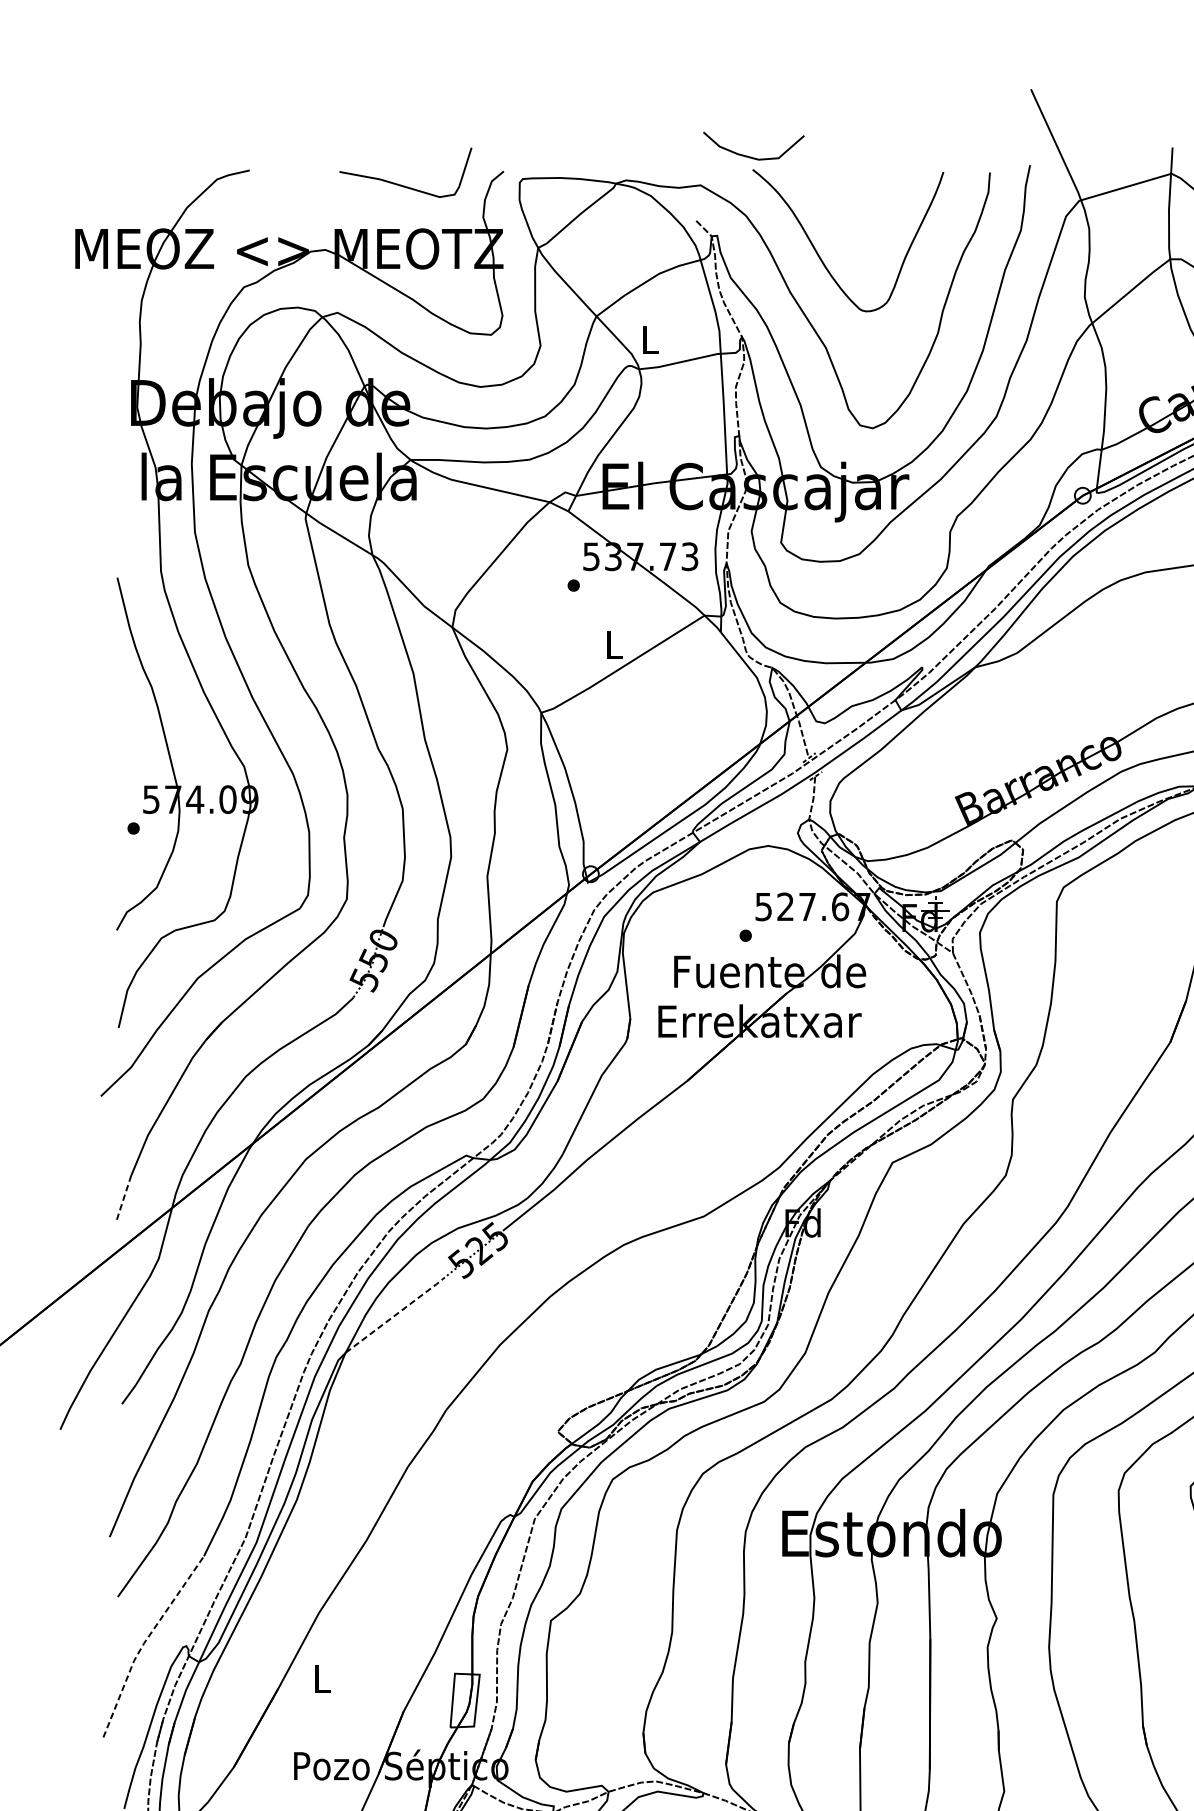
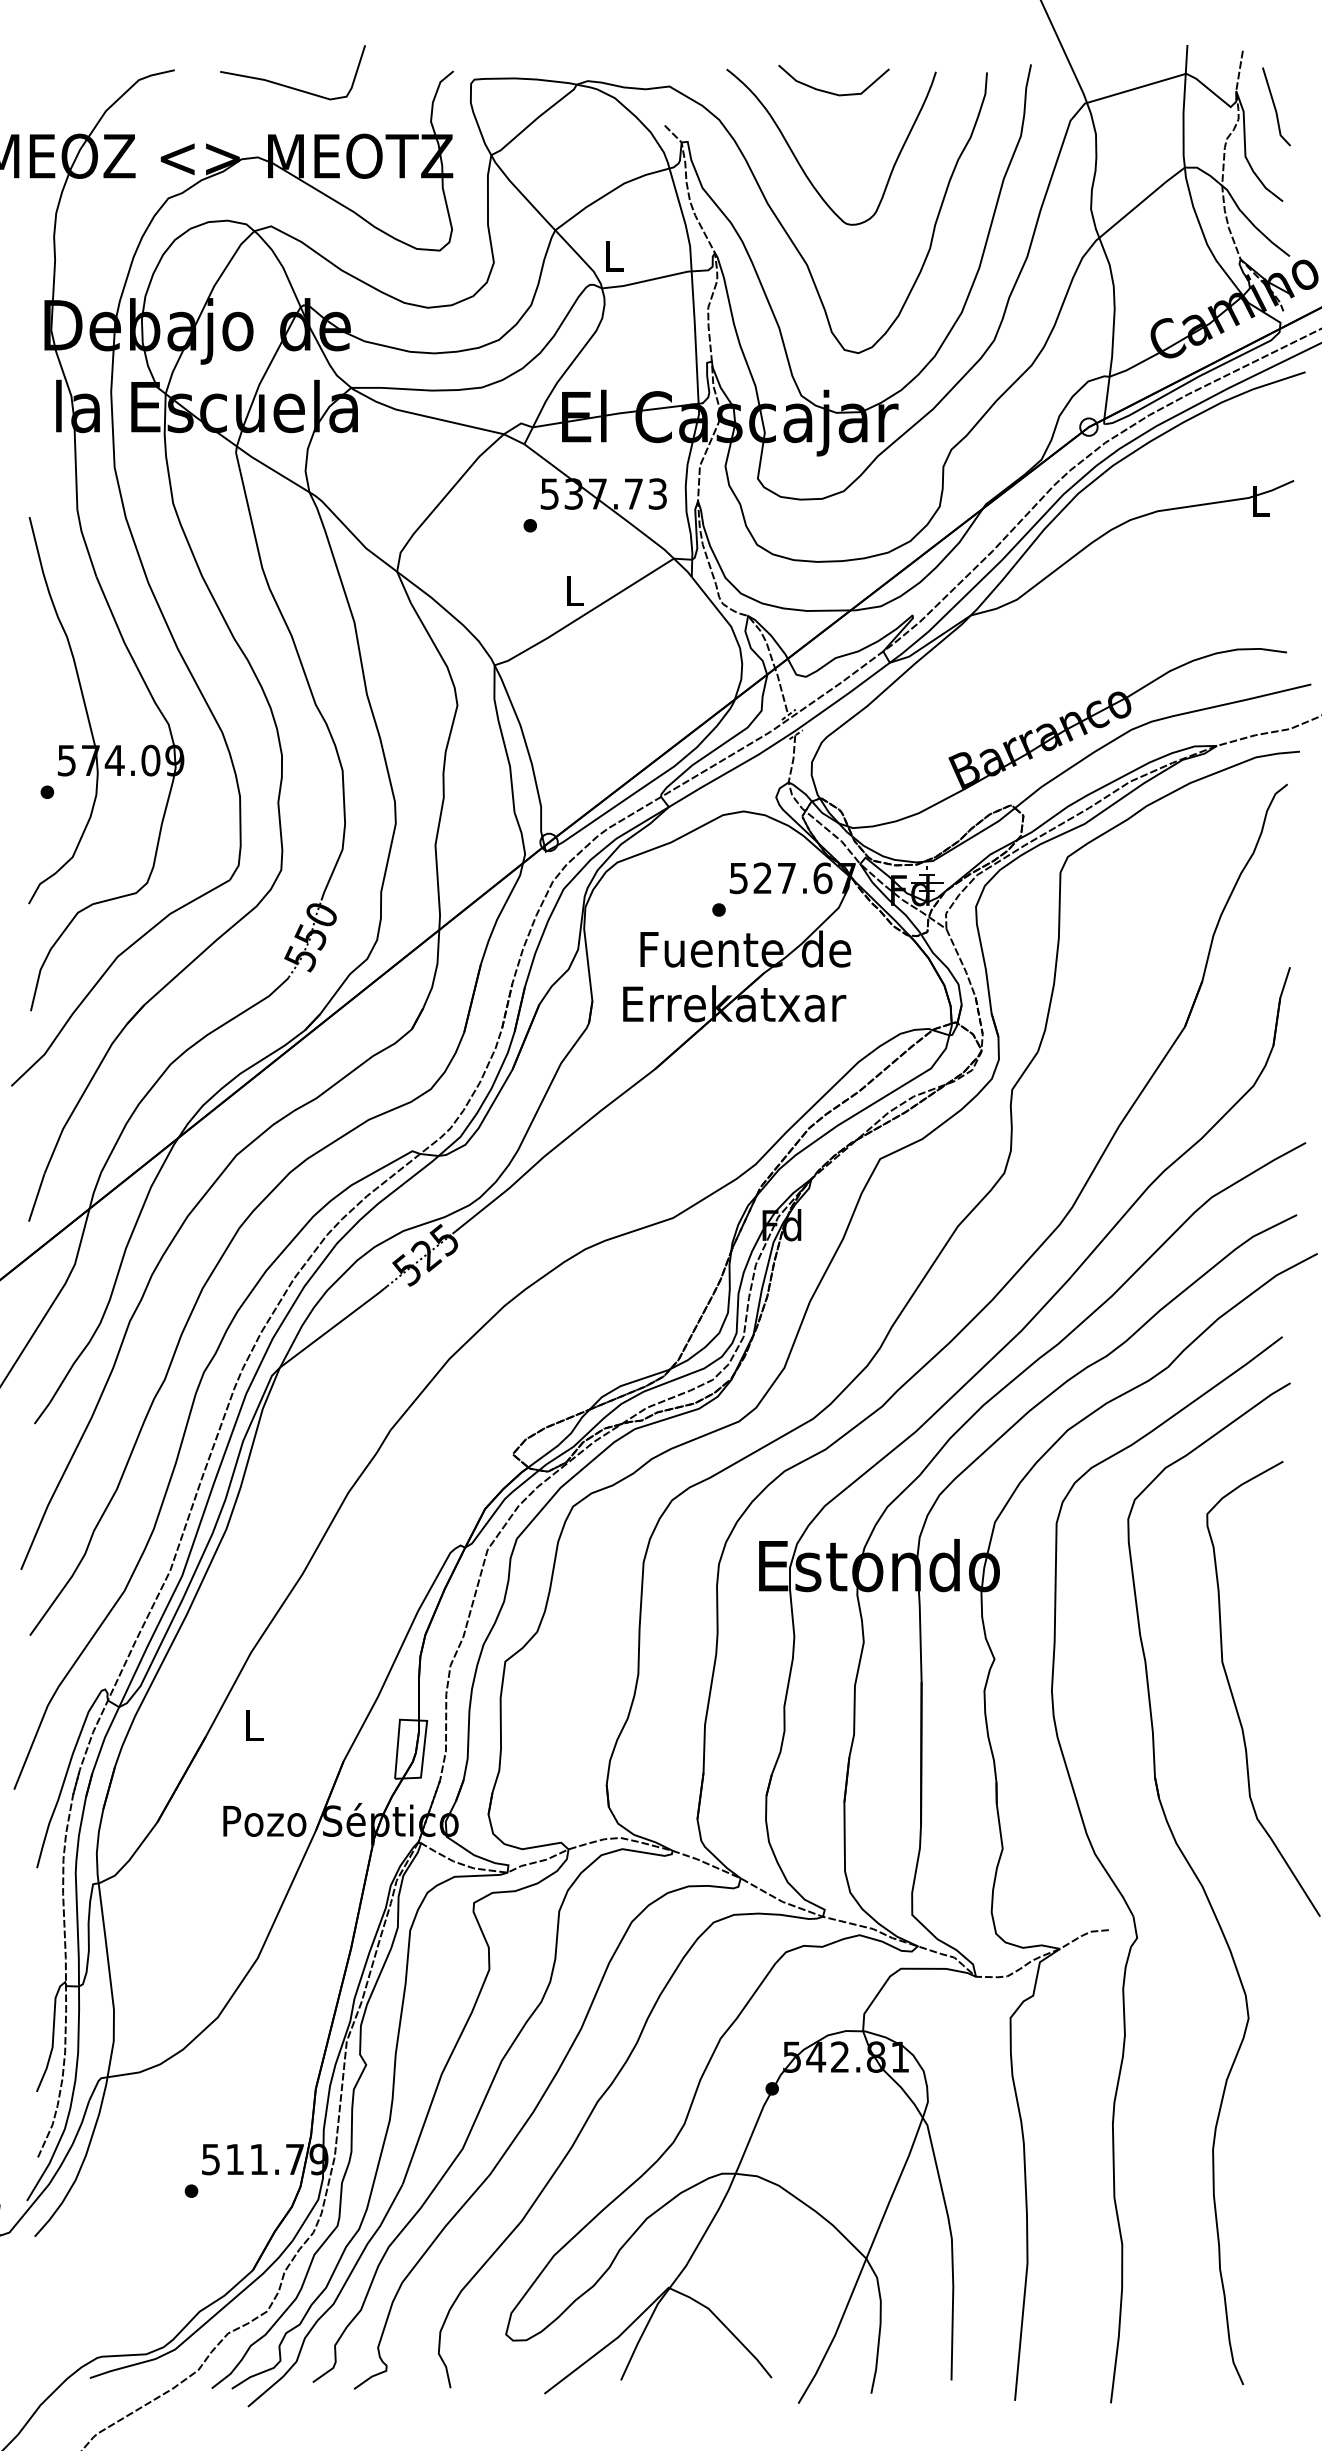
curve: (749, 156) -> (829, 91), moved
curve: (400, 184) -> (287, 85), moved
line: (123, 1197) -> (36, 1197), dashed -> solid
line: (395, 1315) -> (334, 1326), dashed -> solid
line: (144, 1642) -> (59, 1685), dashed -> solid

